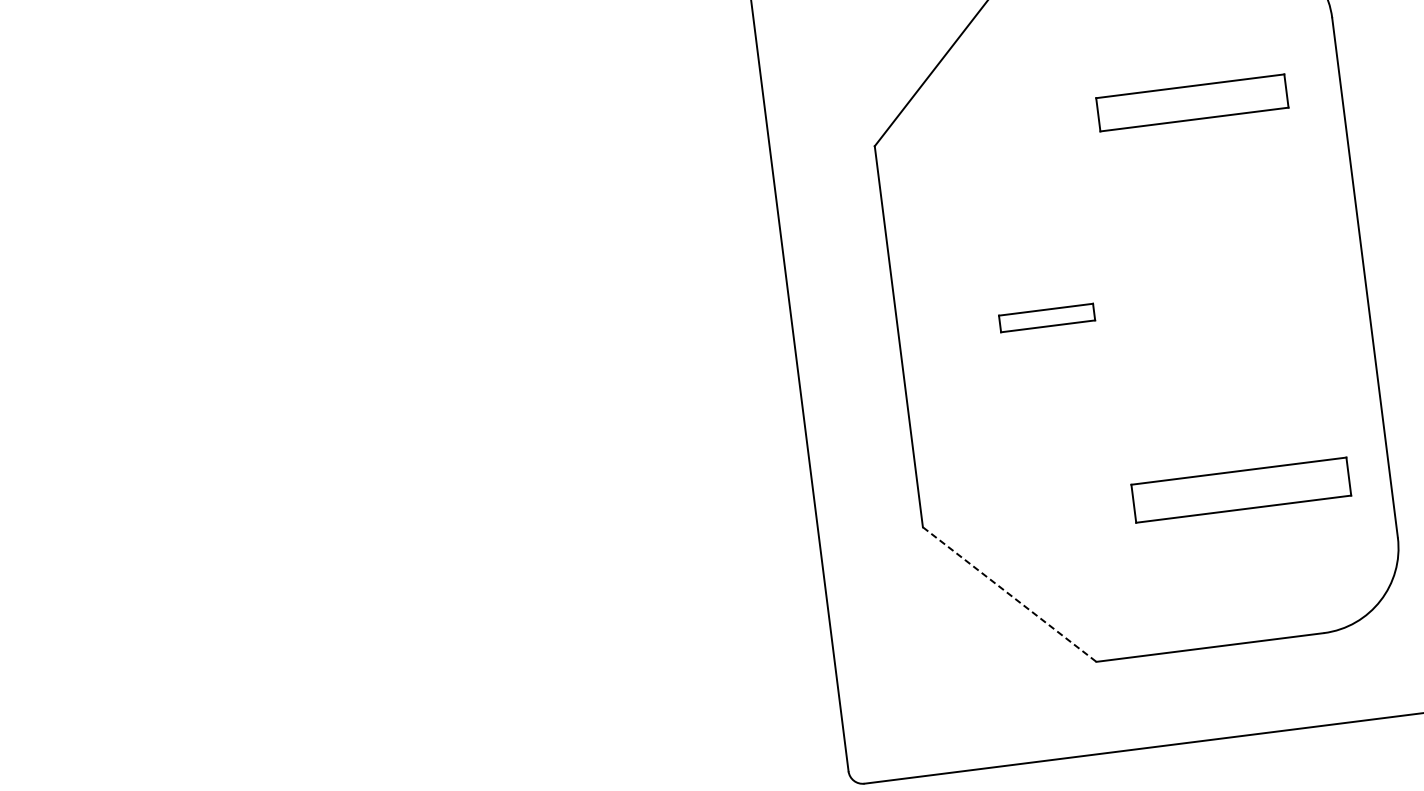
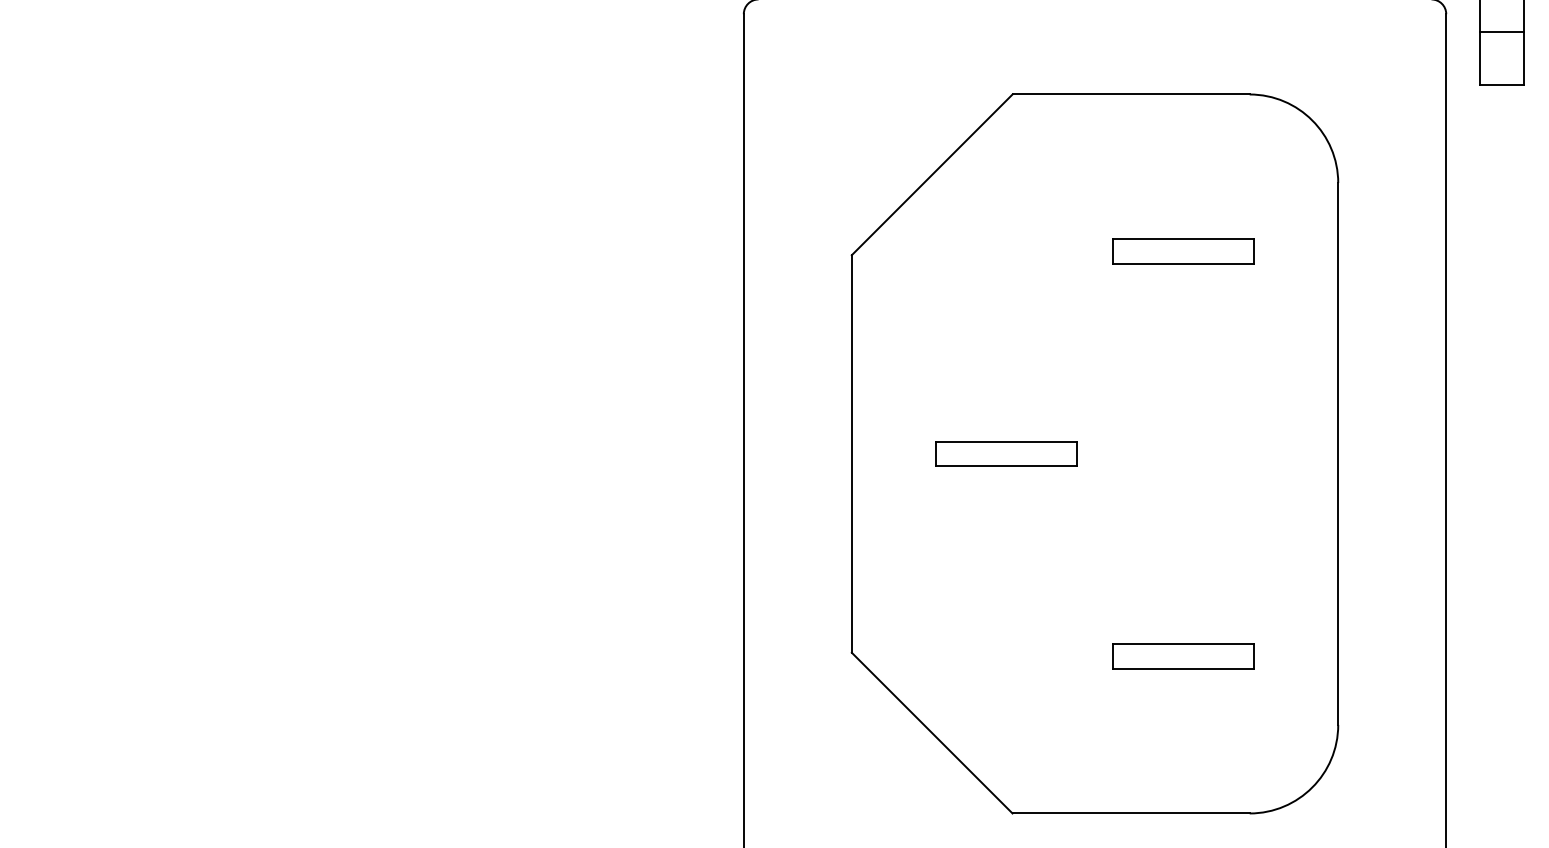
part: (1192, 102) -> (1183, 251), size x0.71
part: (1047, 317) -> (1006, 453), size x1.43
part: (1241, 490) -> (1183, 656), size x0.62
line: (1010, 594) -> (932, 733), dashed -> solid

